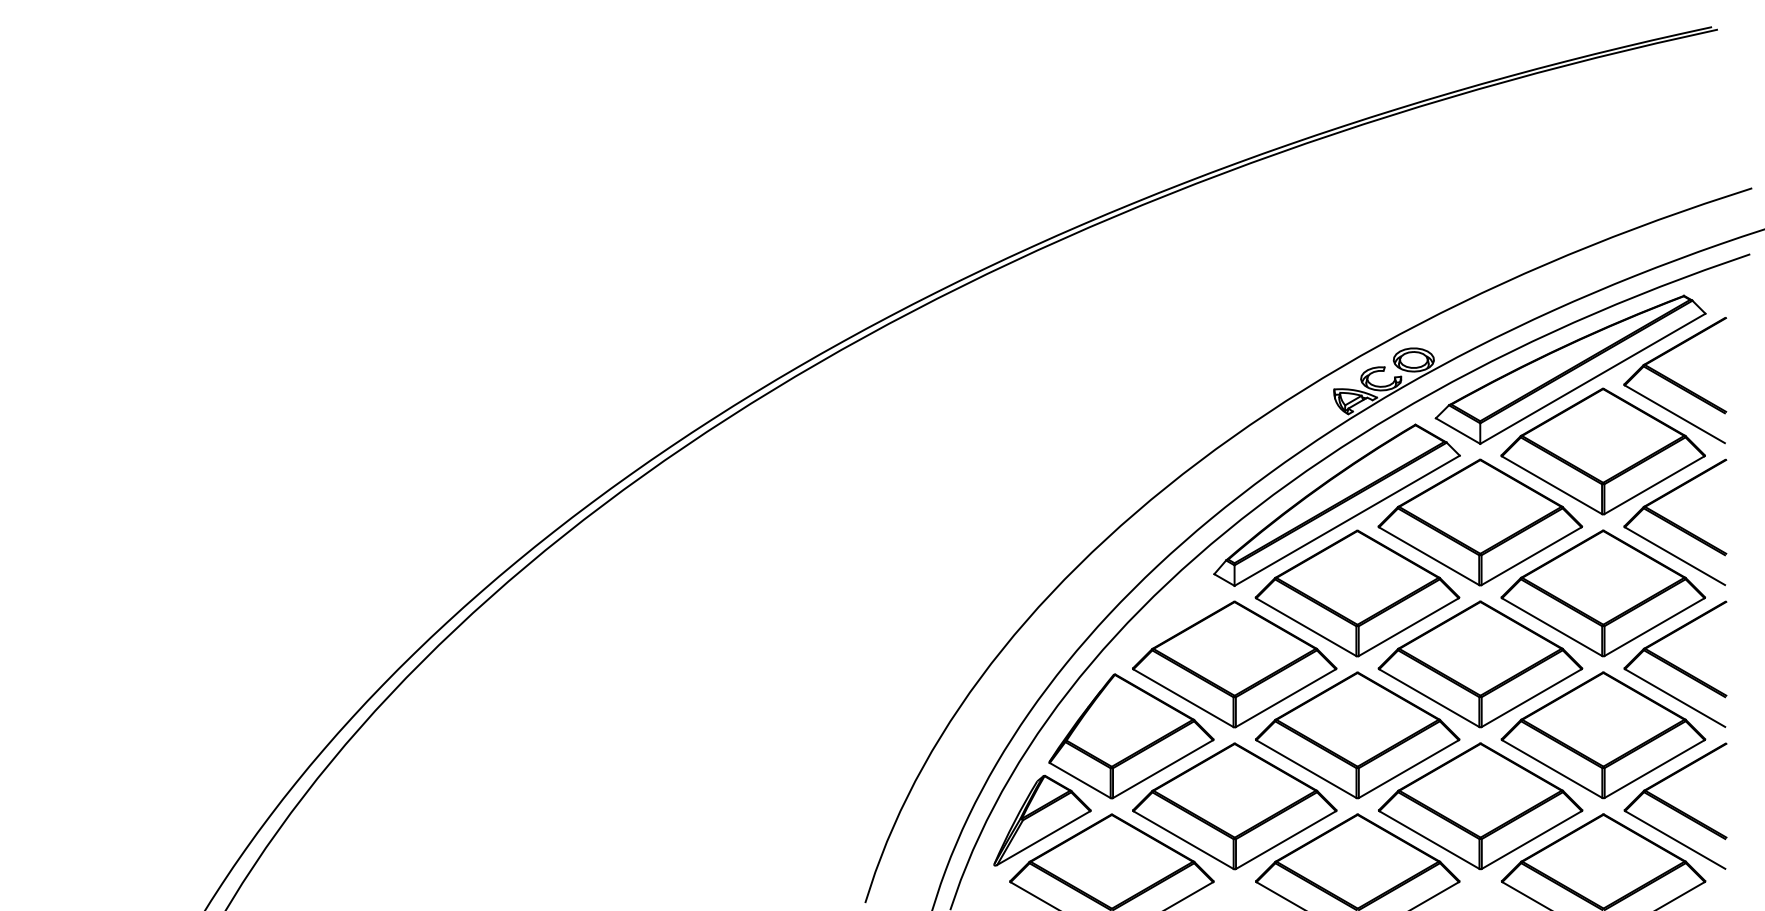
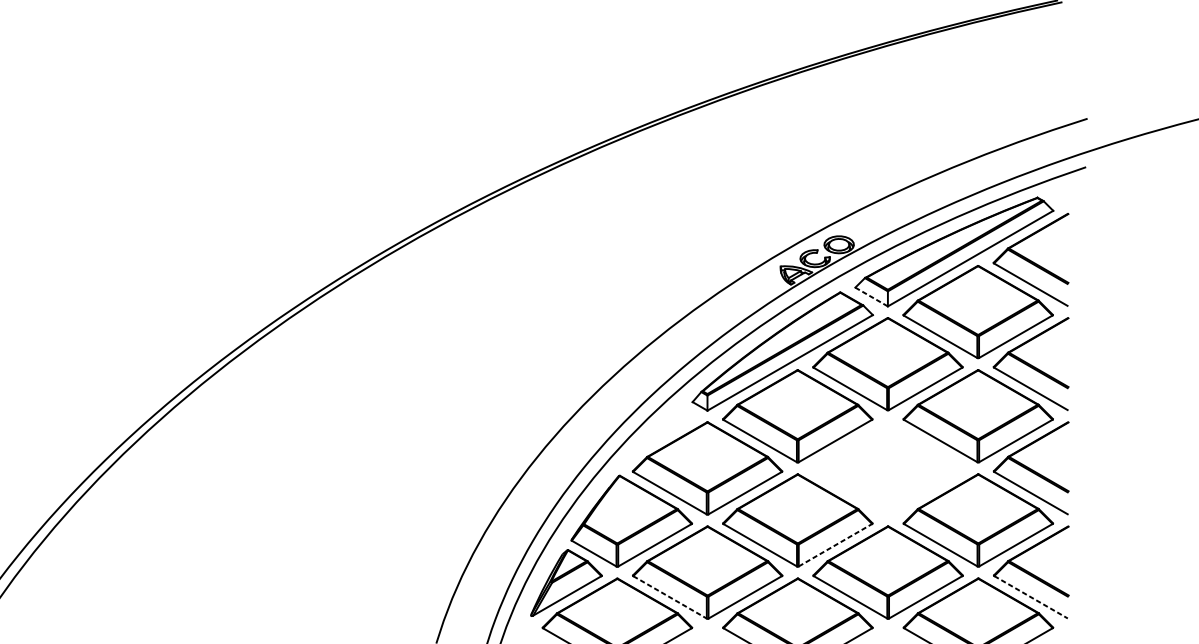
line: (1458, 431) -> (871, 297), solid -> dashed
part: (1480, 664) -> (888, 468), removed
line: (1408, 769) -> (835, 545), solid -> dashed
line: (1675, 839) -> (1031, 596), solid -> dashed
line: (1183, 840) -> (669, 597), solid -> dashed

